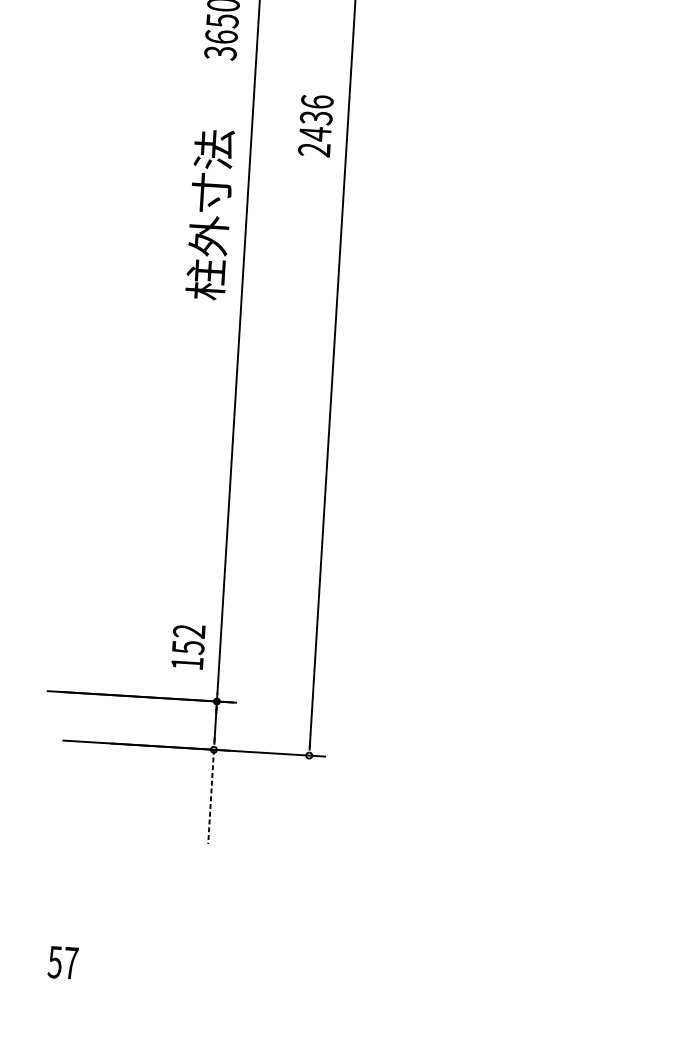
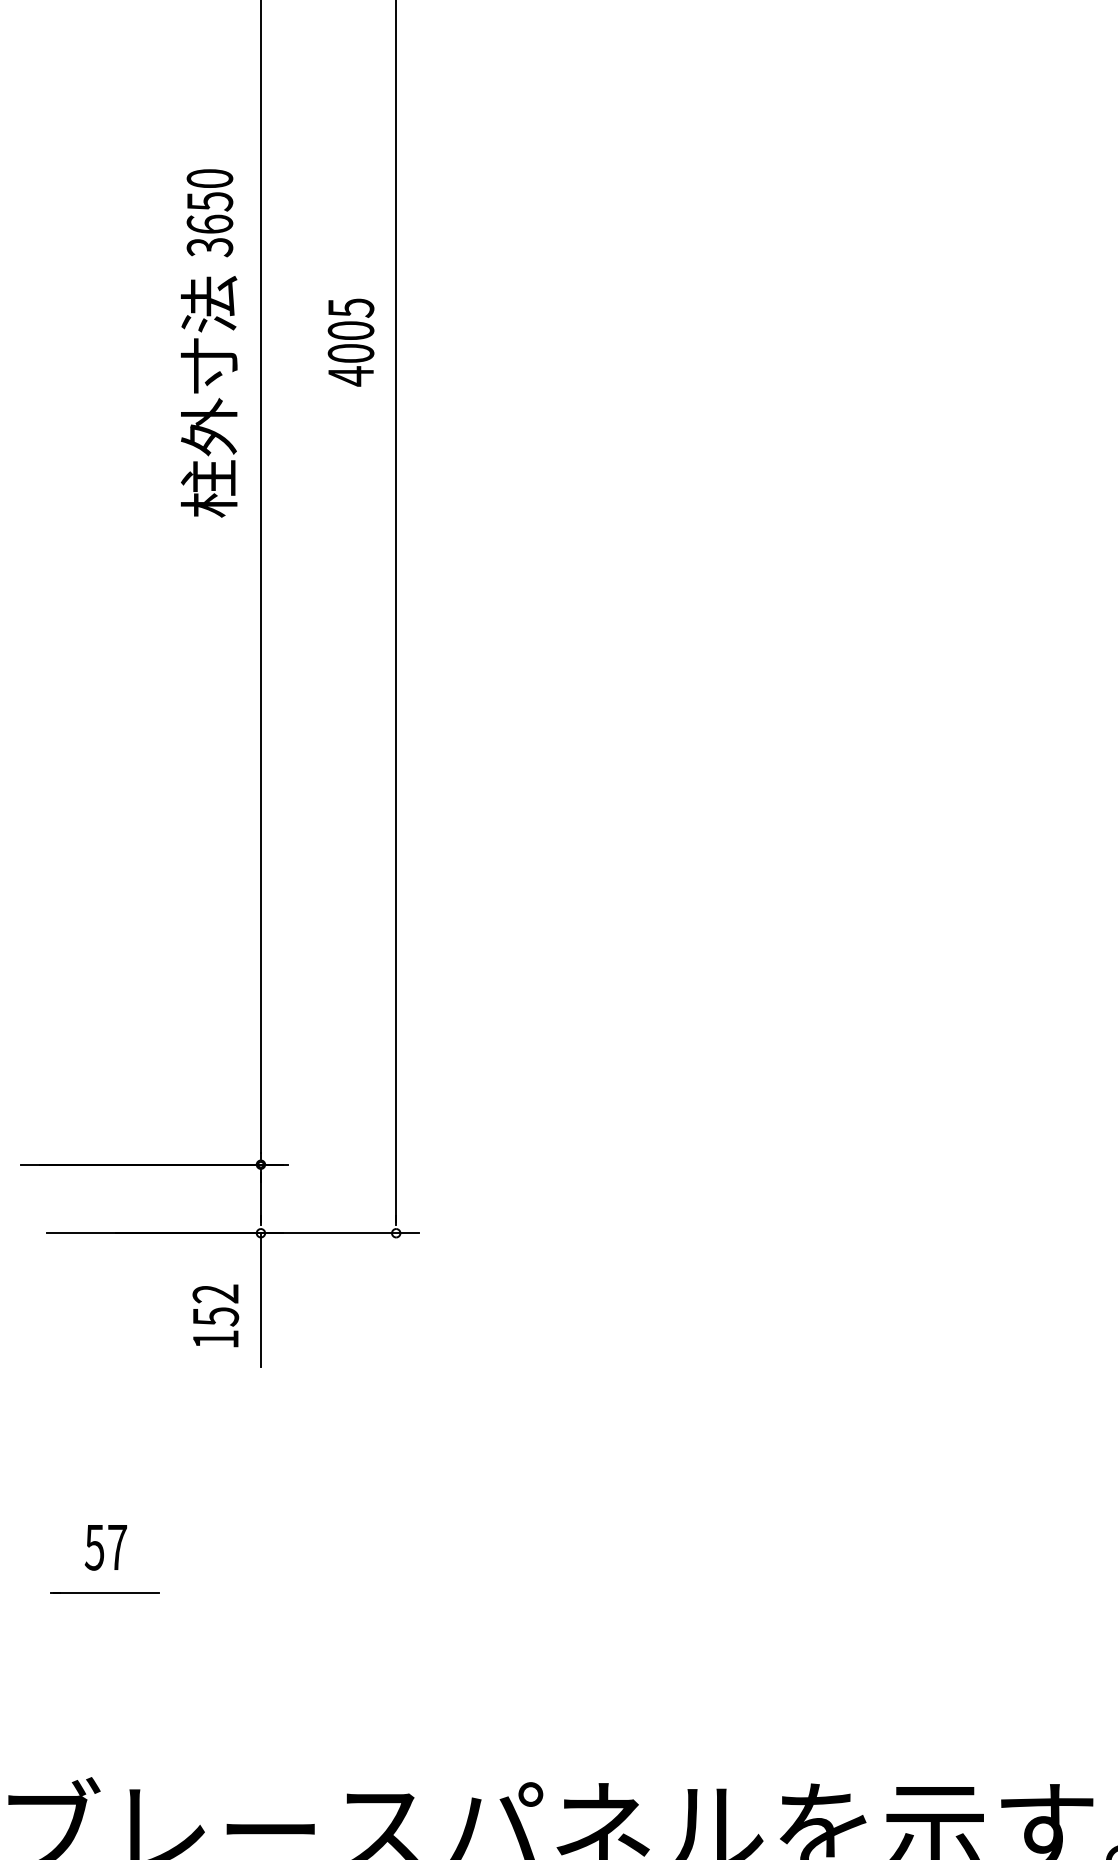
text: (315, 126) -> (350, 342), 2436 -> 4005
text: (210, 214) -> (209, 396), moved
text: (188, 646) -> (215, 1315), moved
line: (210, 797) -> (260, 1300), dashed -> solid
text: (62, 962) -> (105, 1547), moved
line: (88, 996) -> (104, 1592), added

